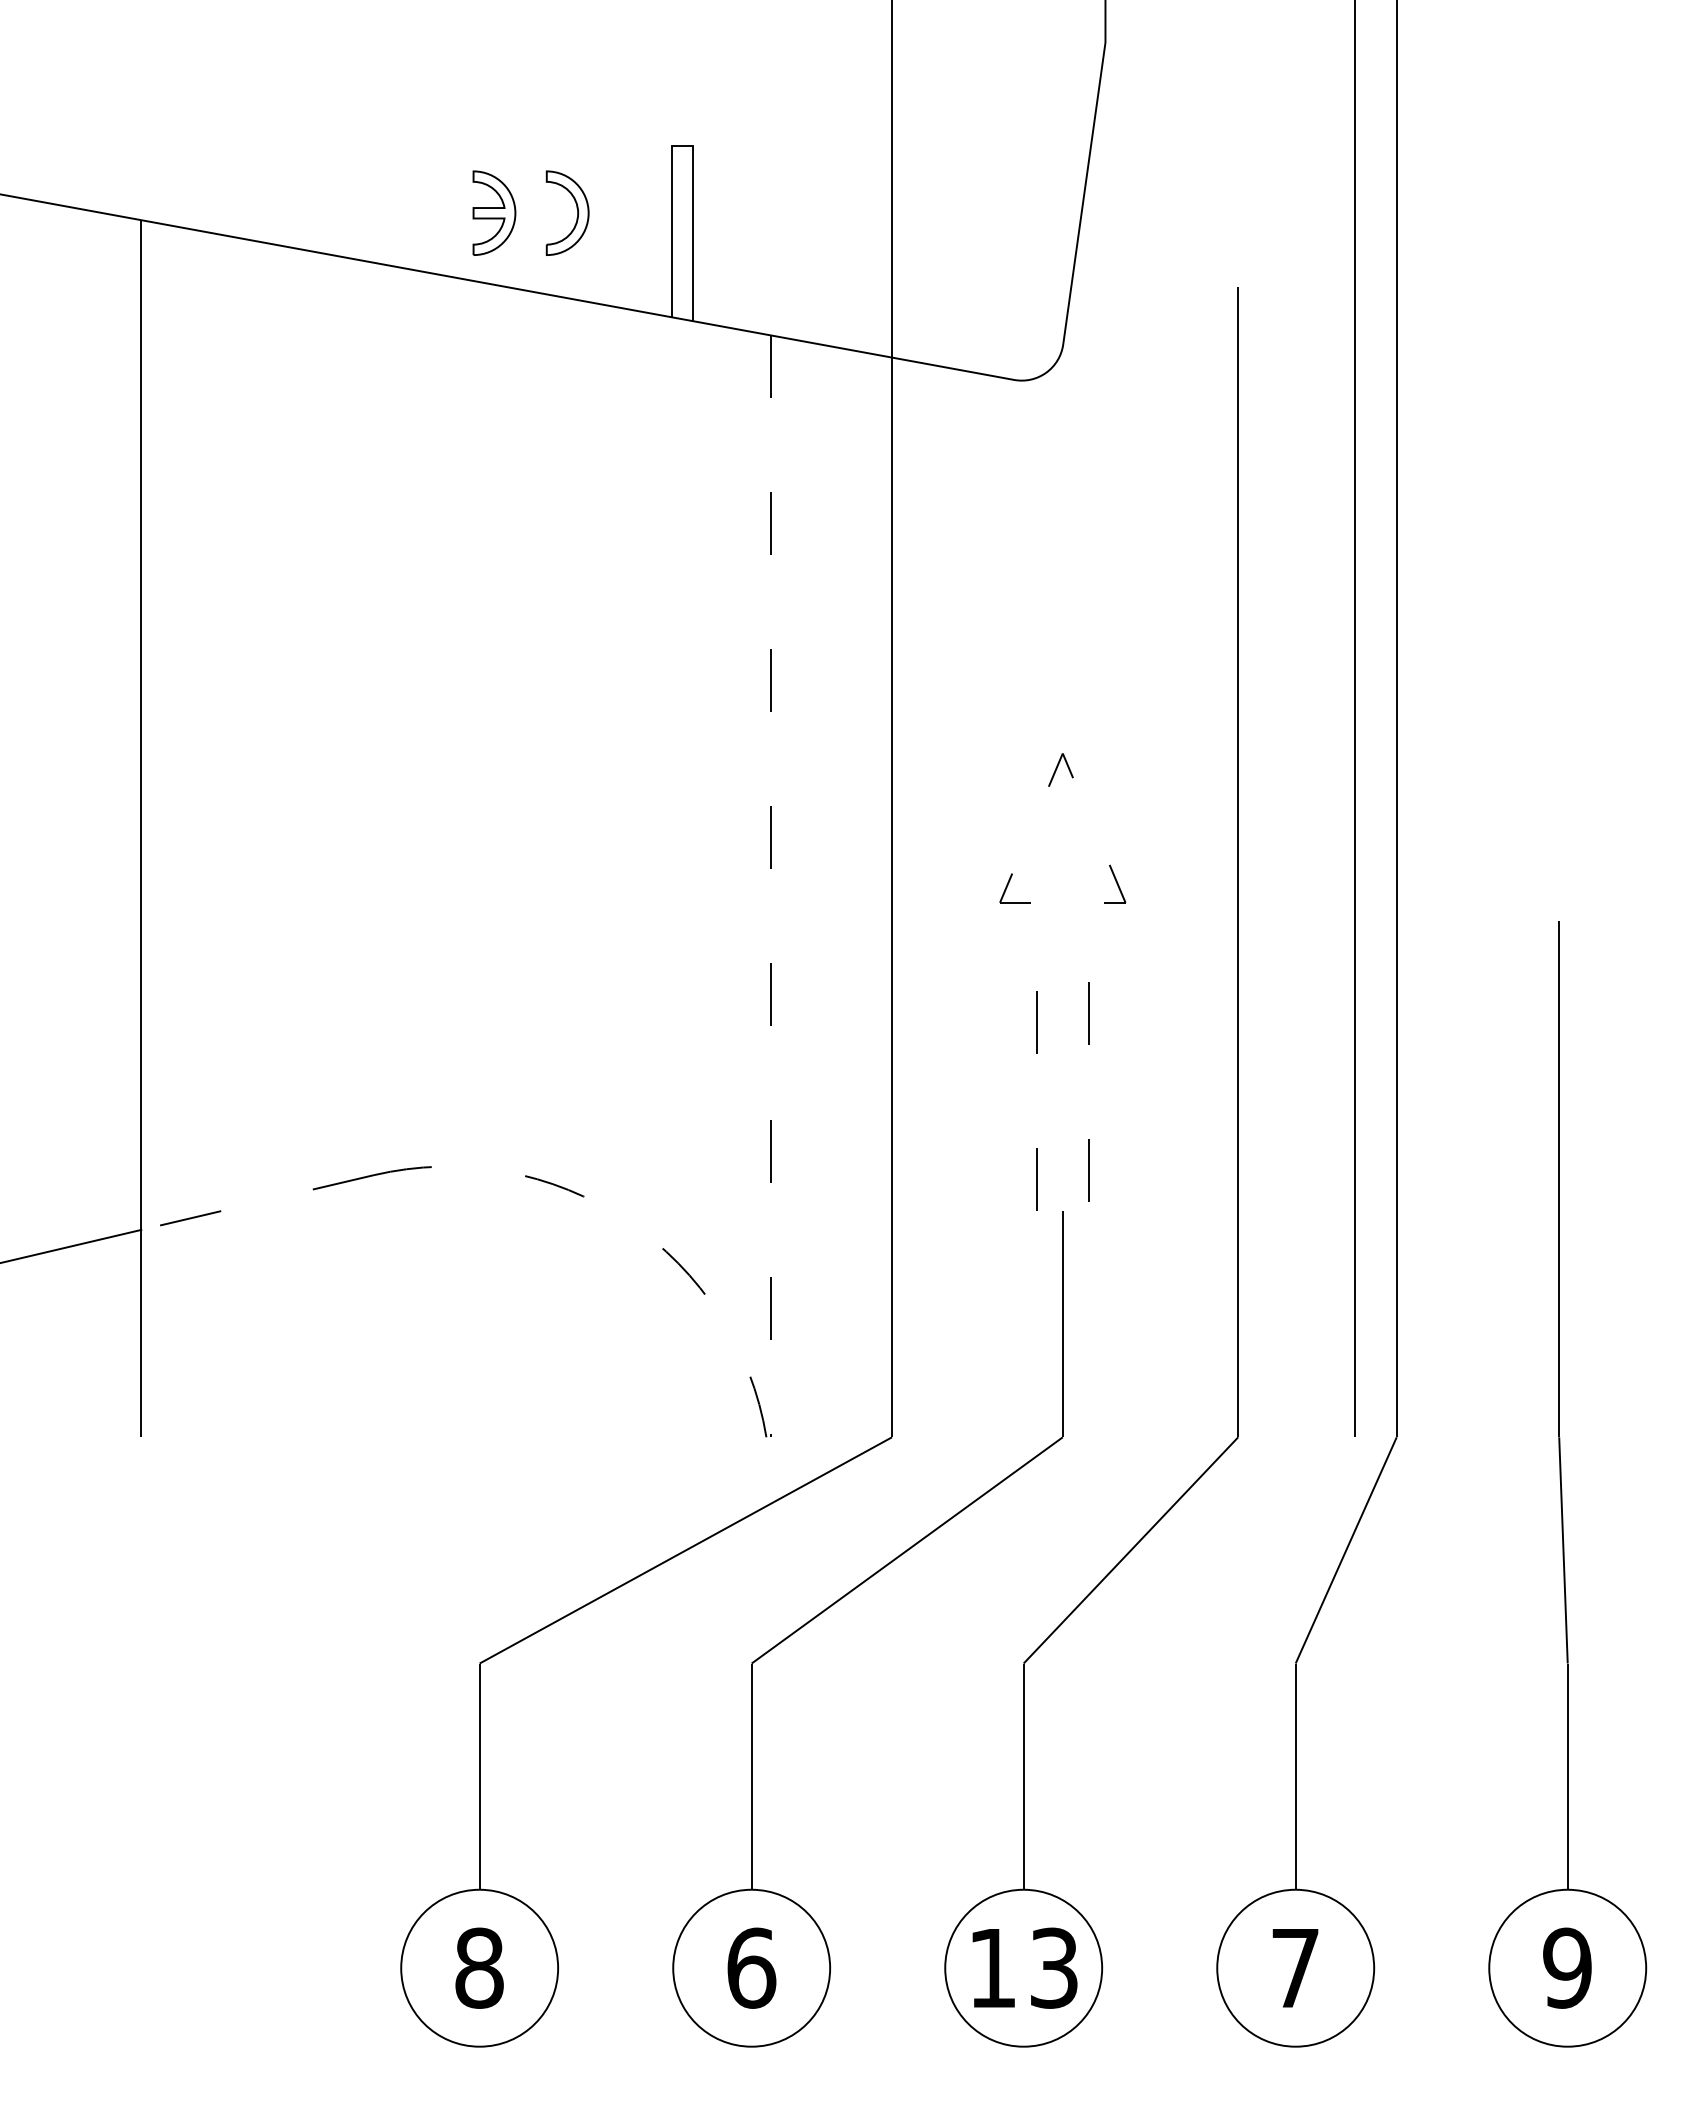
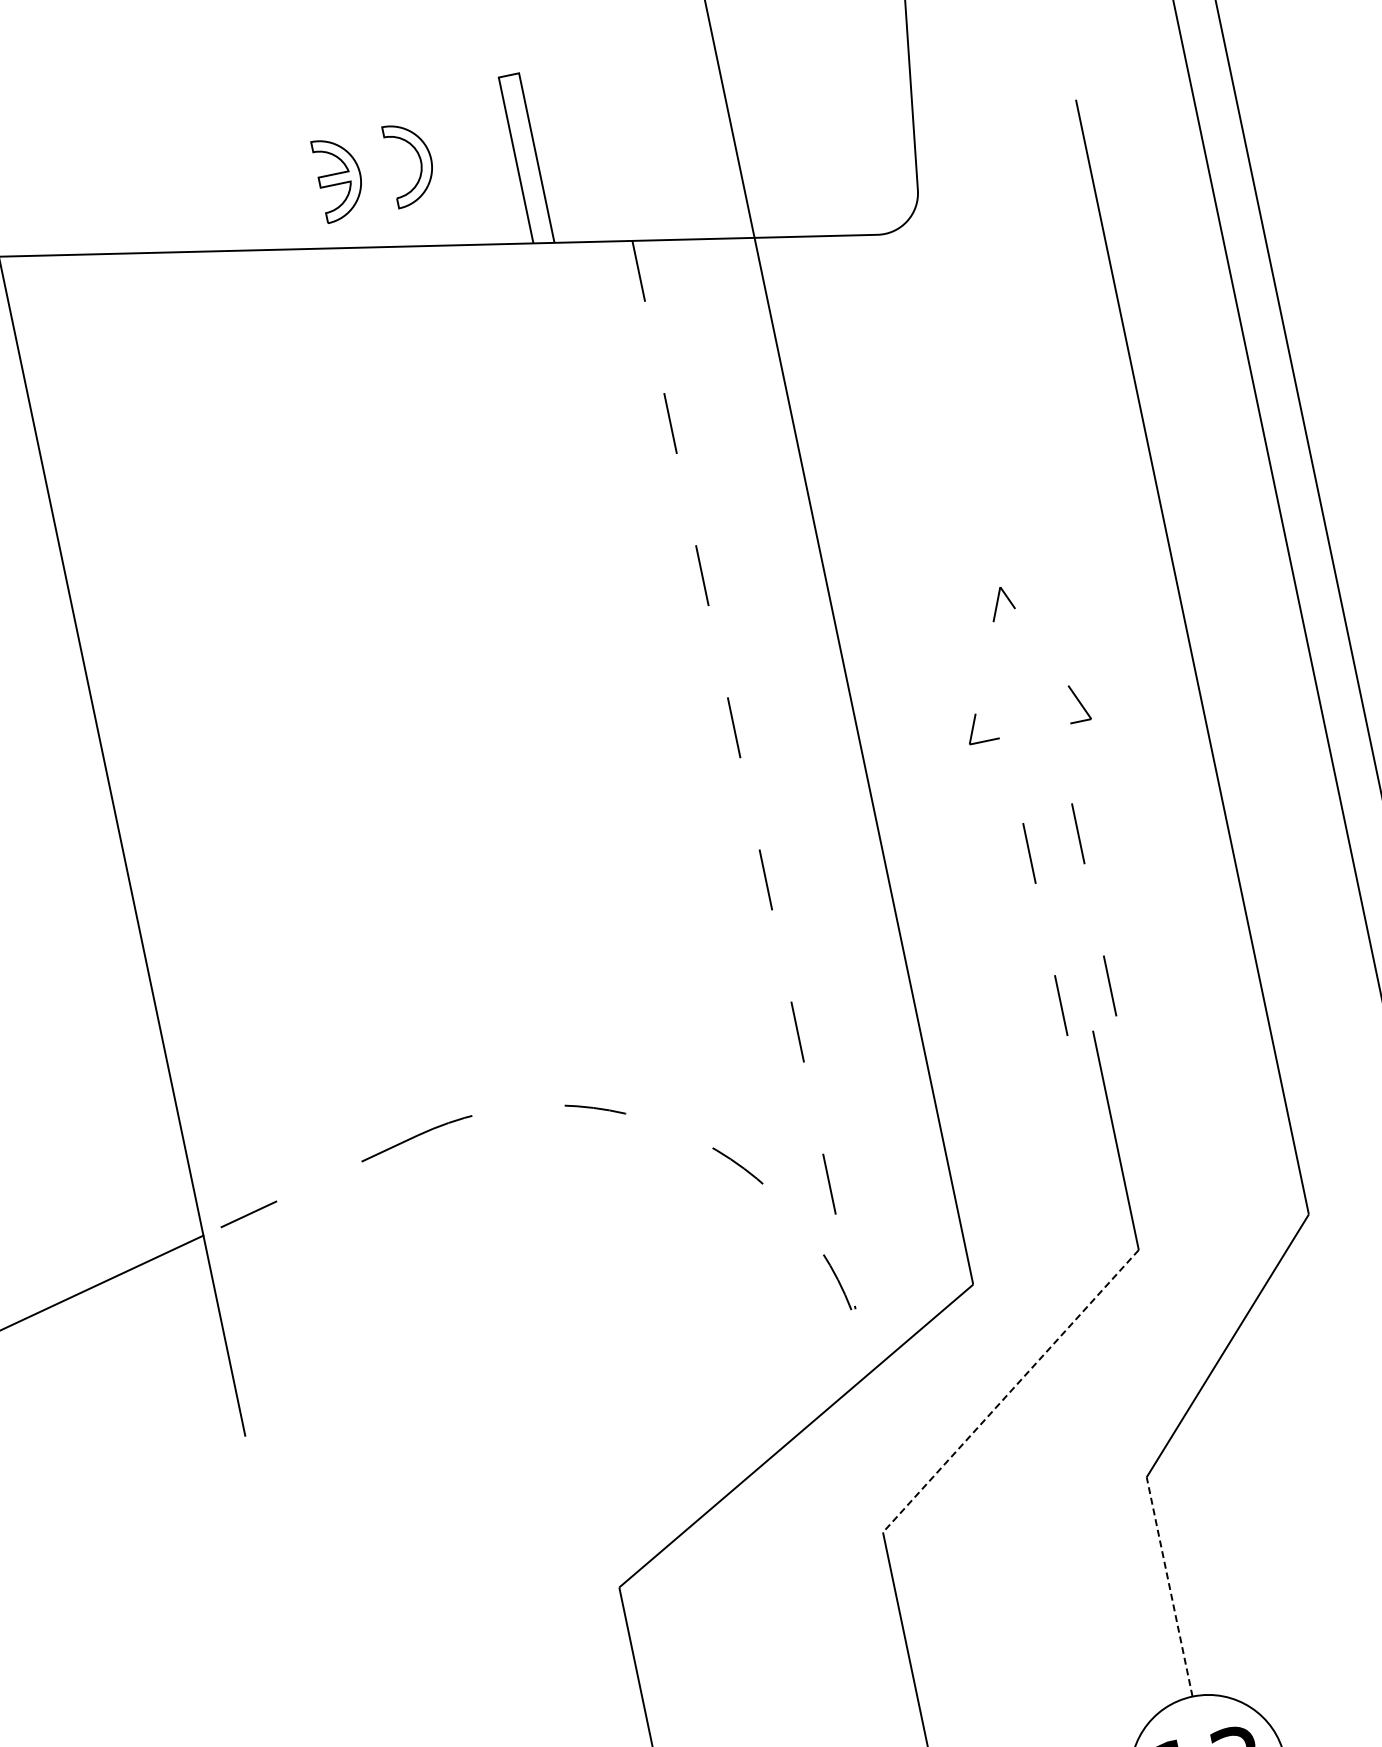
line: (906, 1550) -> (1010, 1391), solid -> dashed
line: (1023, 1776) -> (1169, 1586), solid -> dashed

